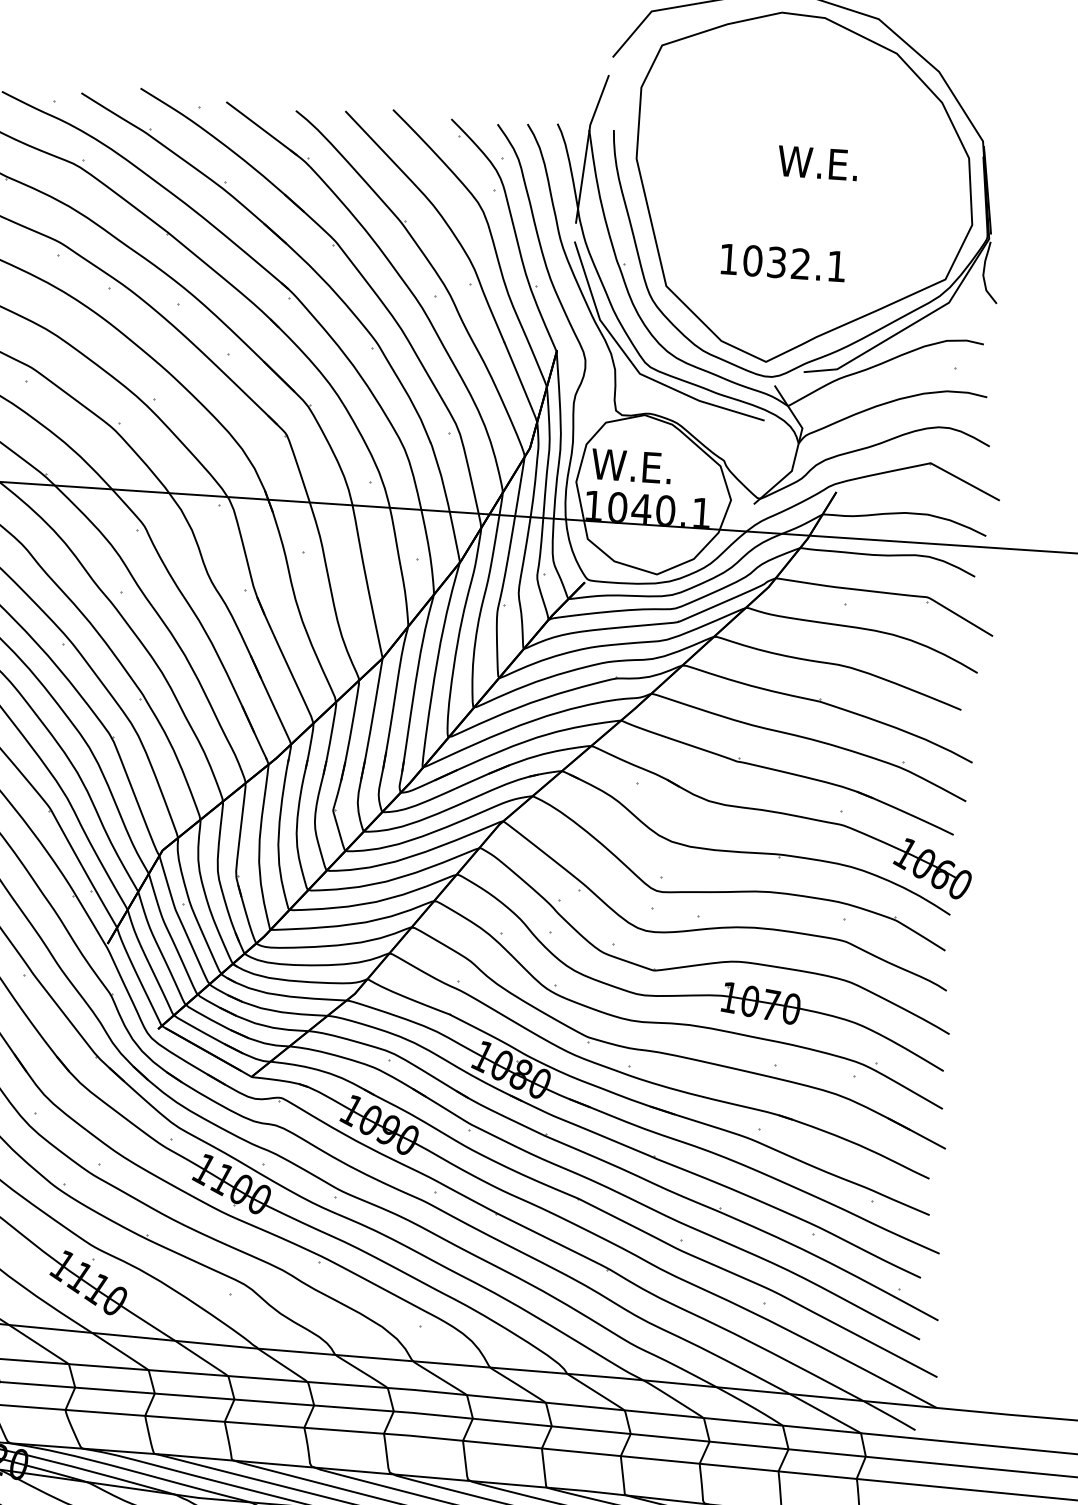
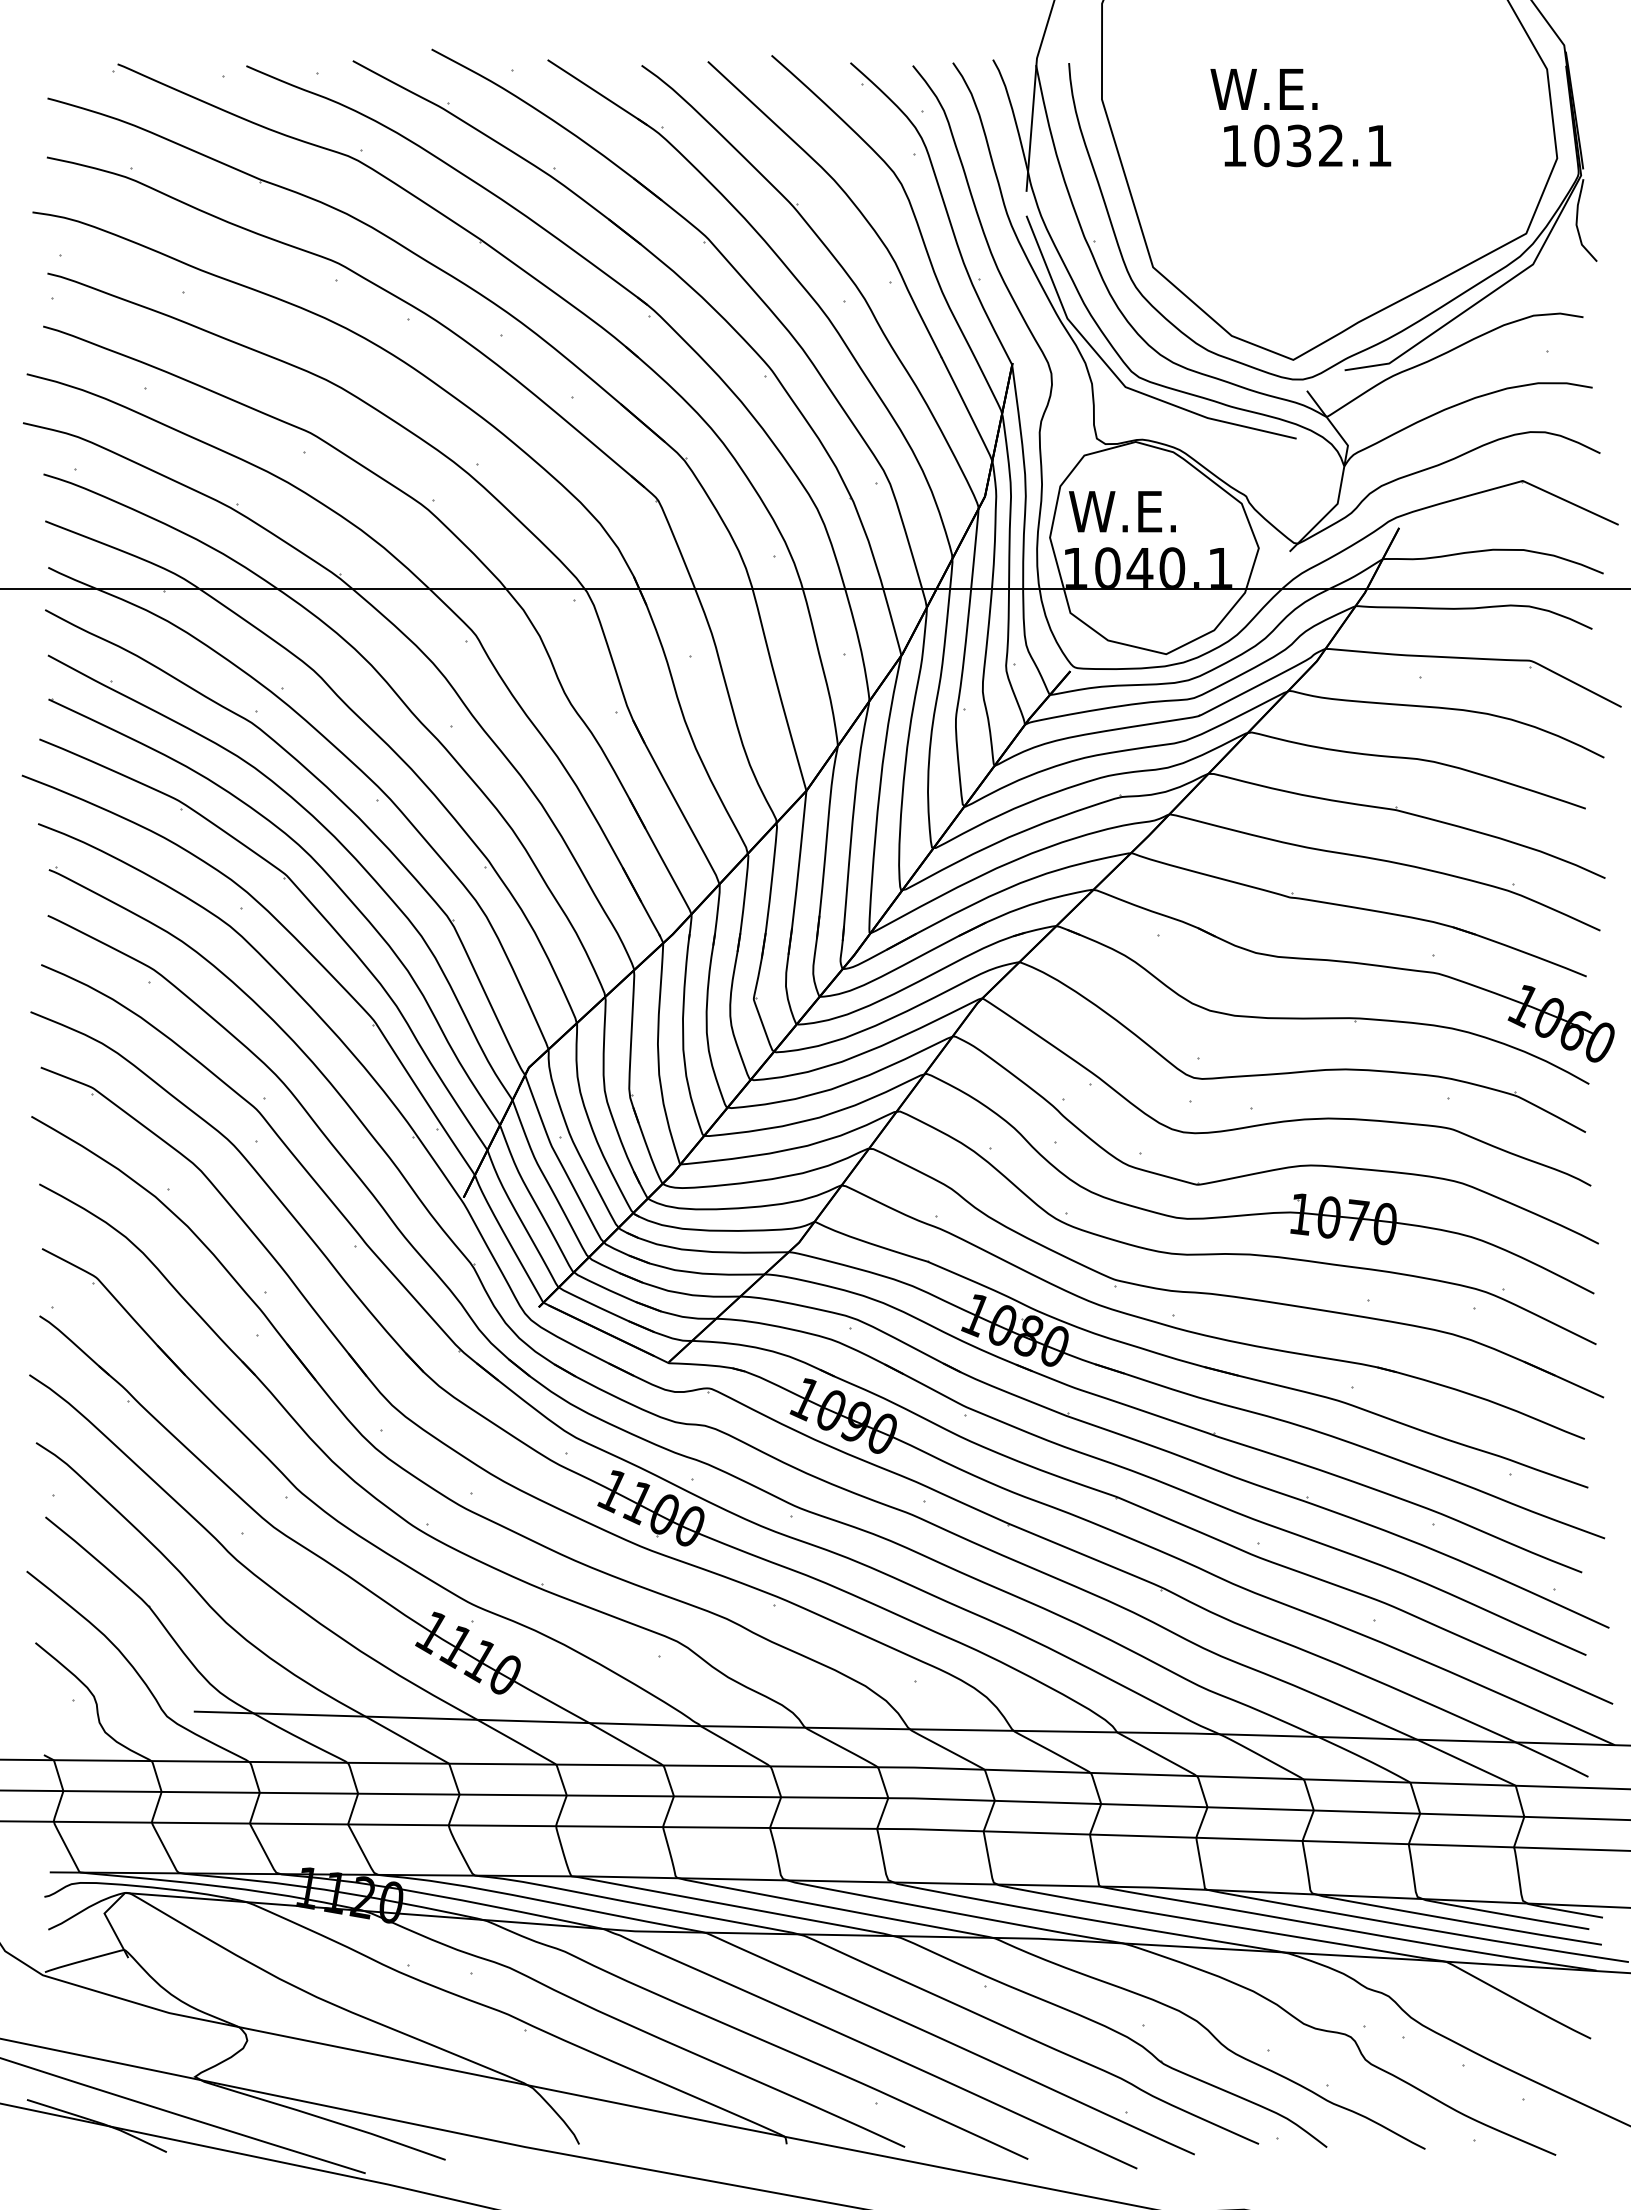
text: (817, 163) -> (1263, 89), moved
text: (783, 262) -> (1307, 145), moved

